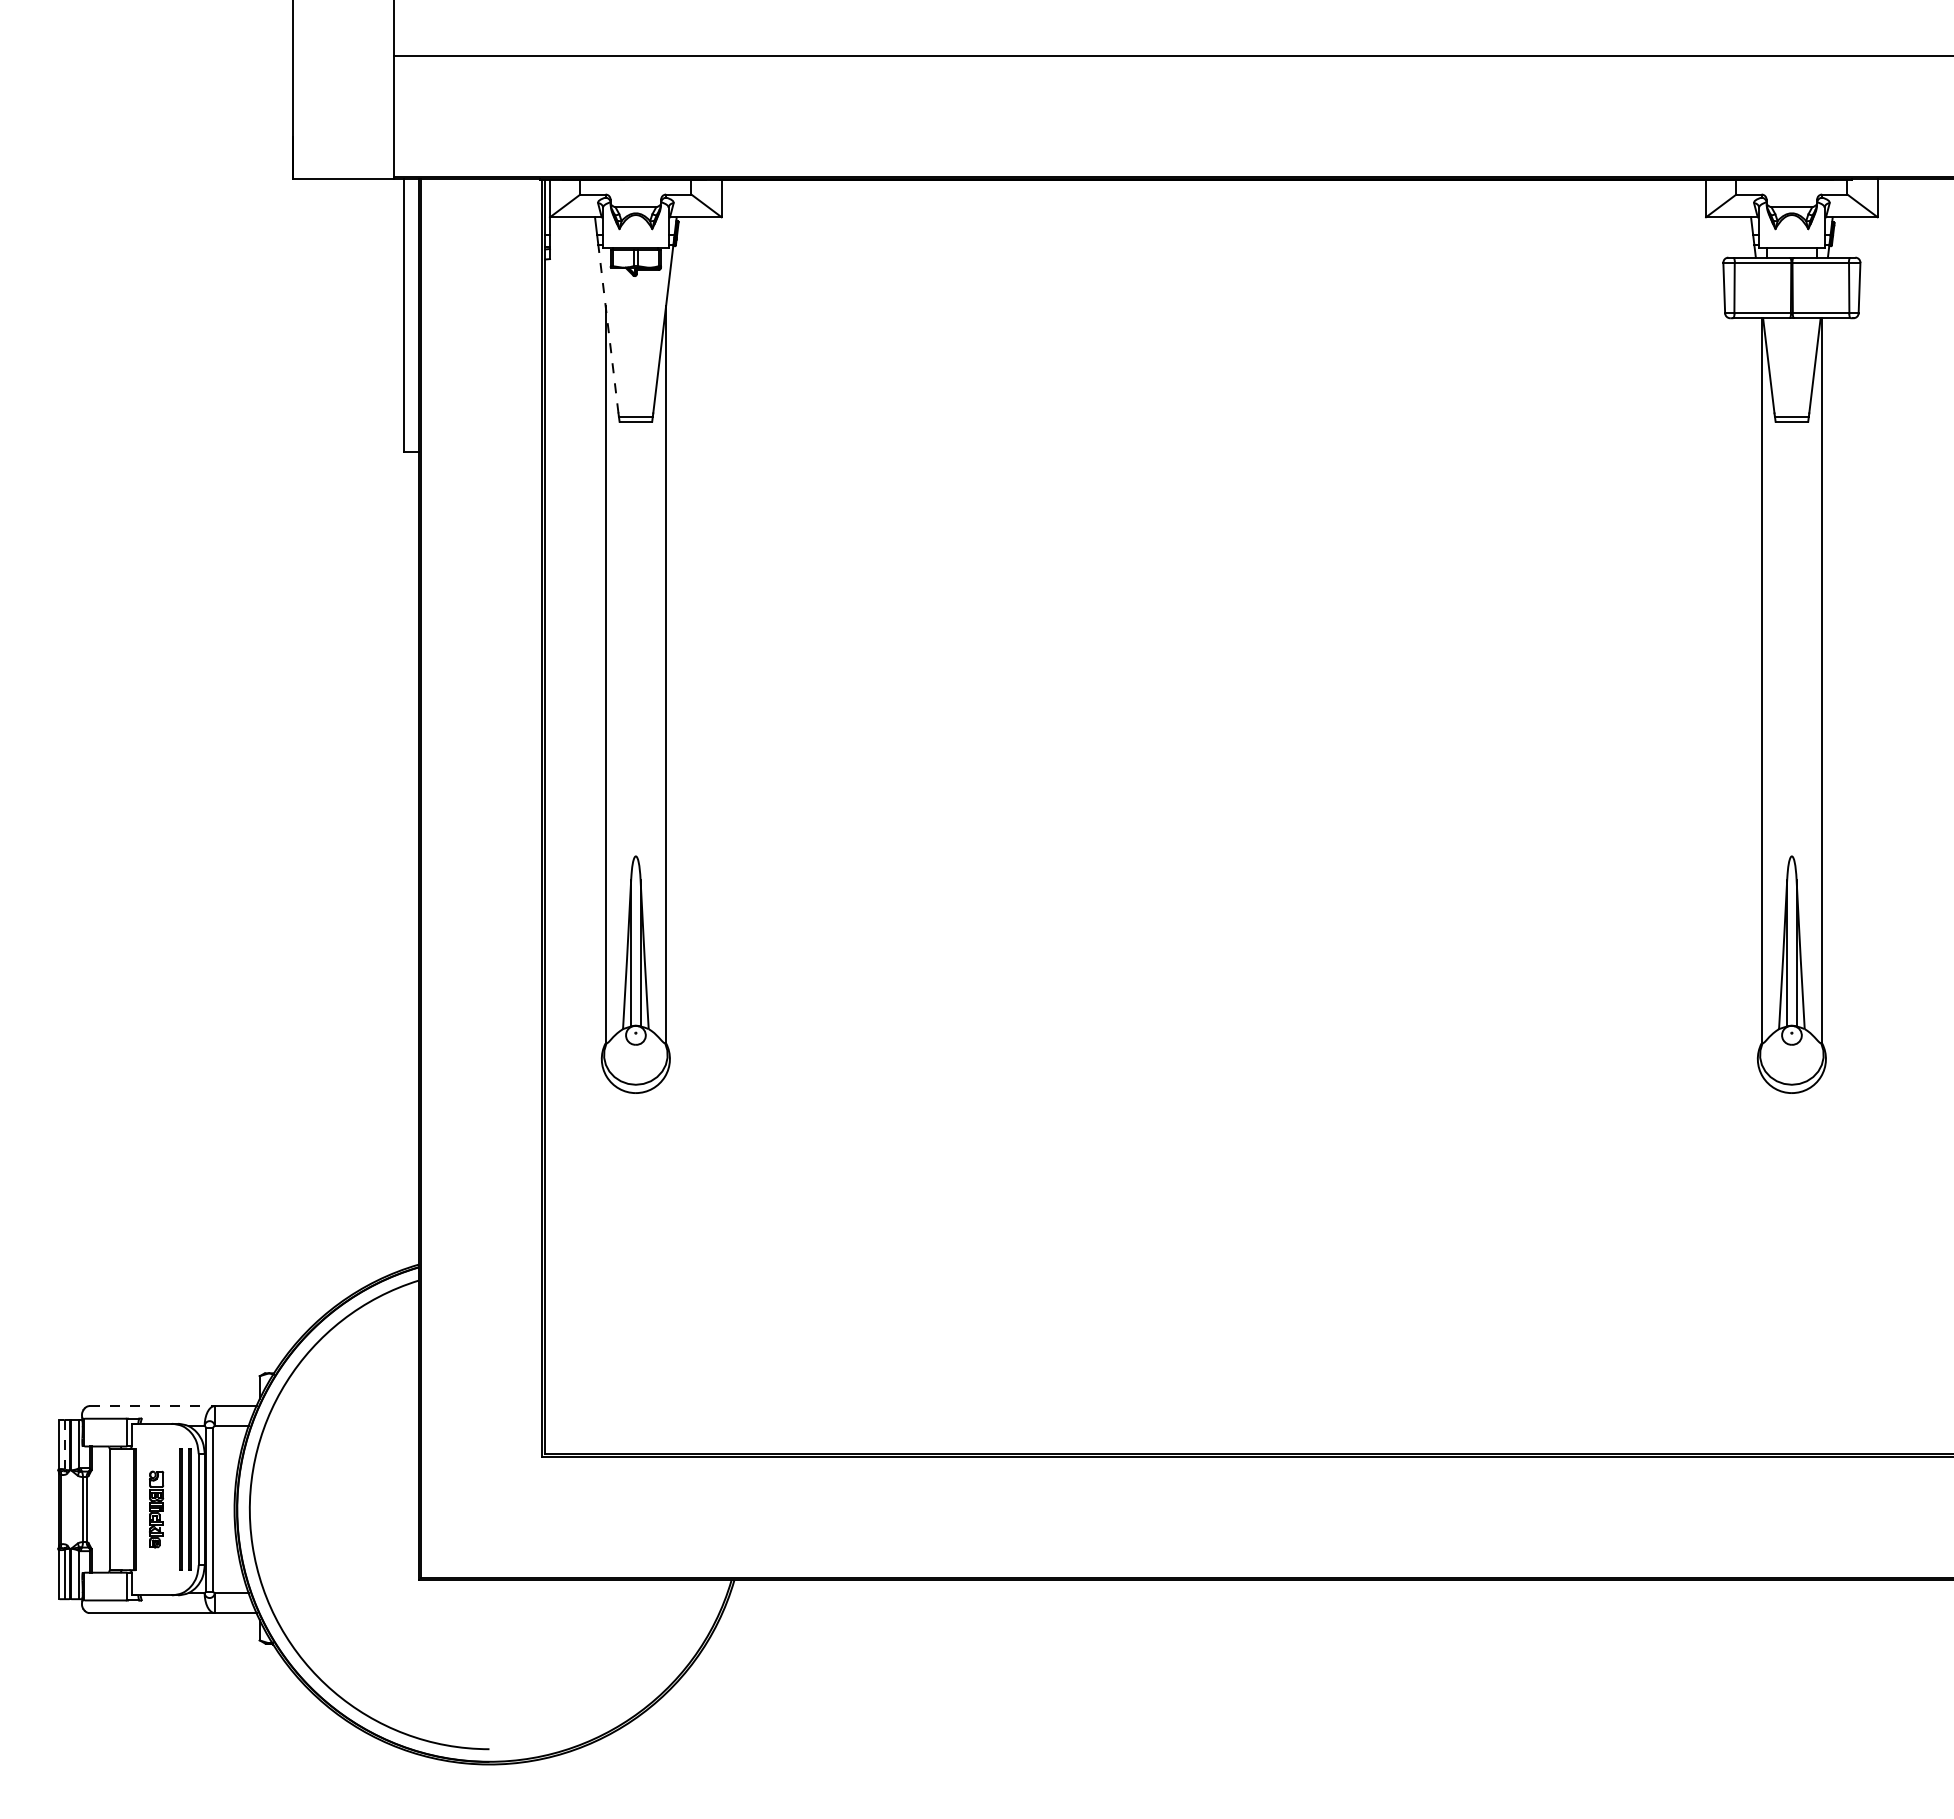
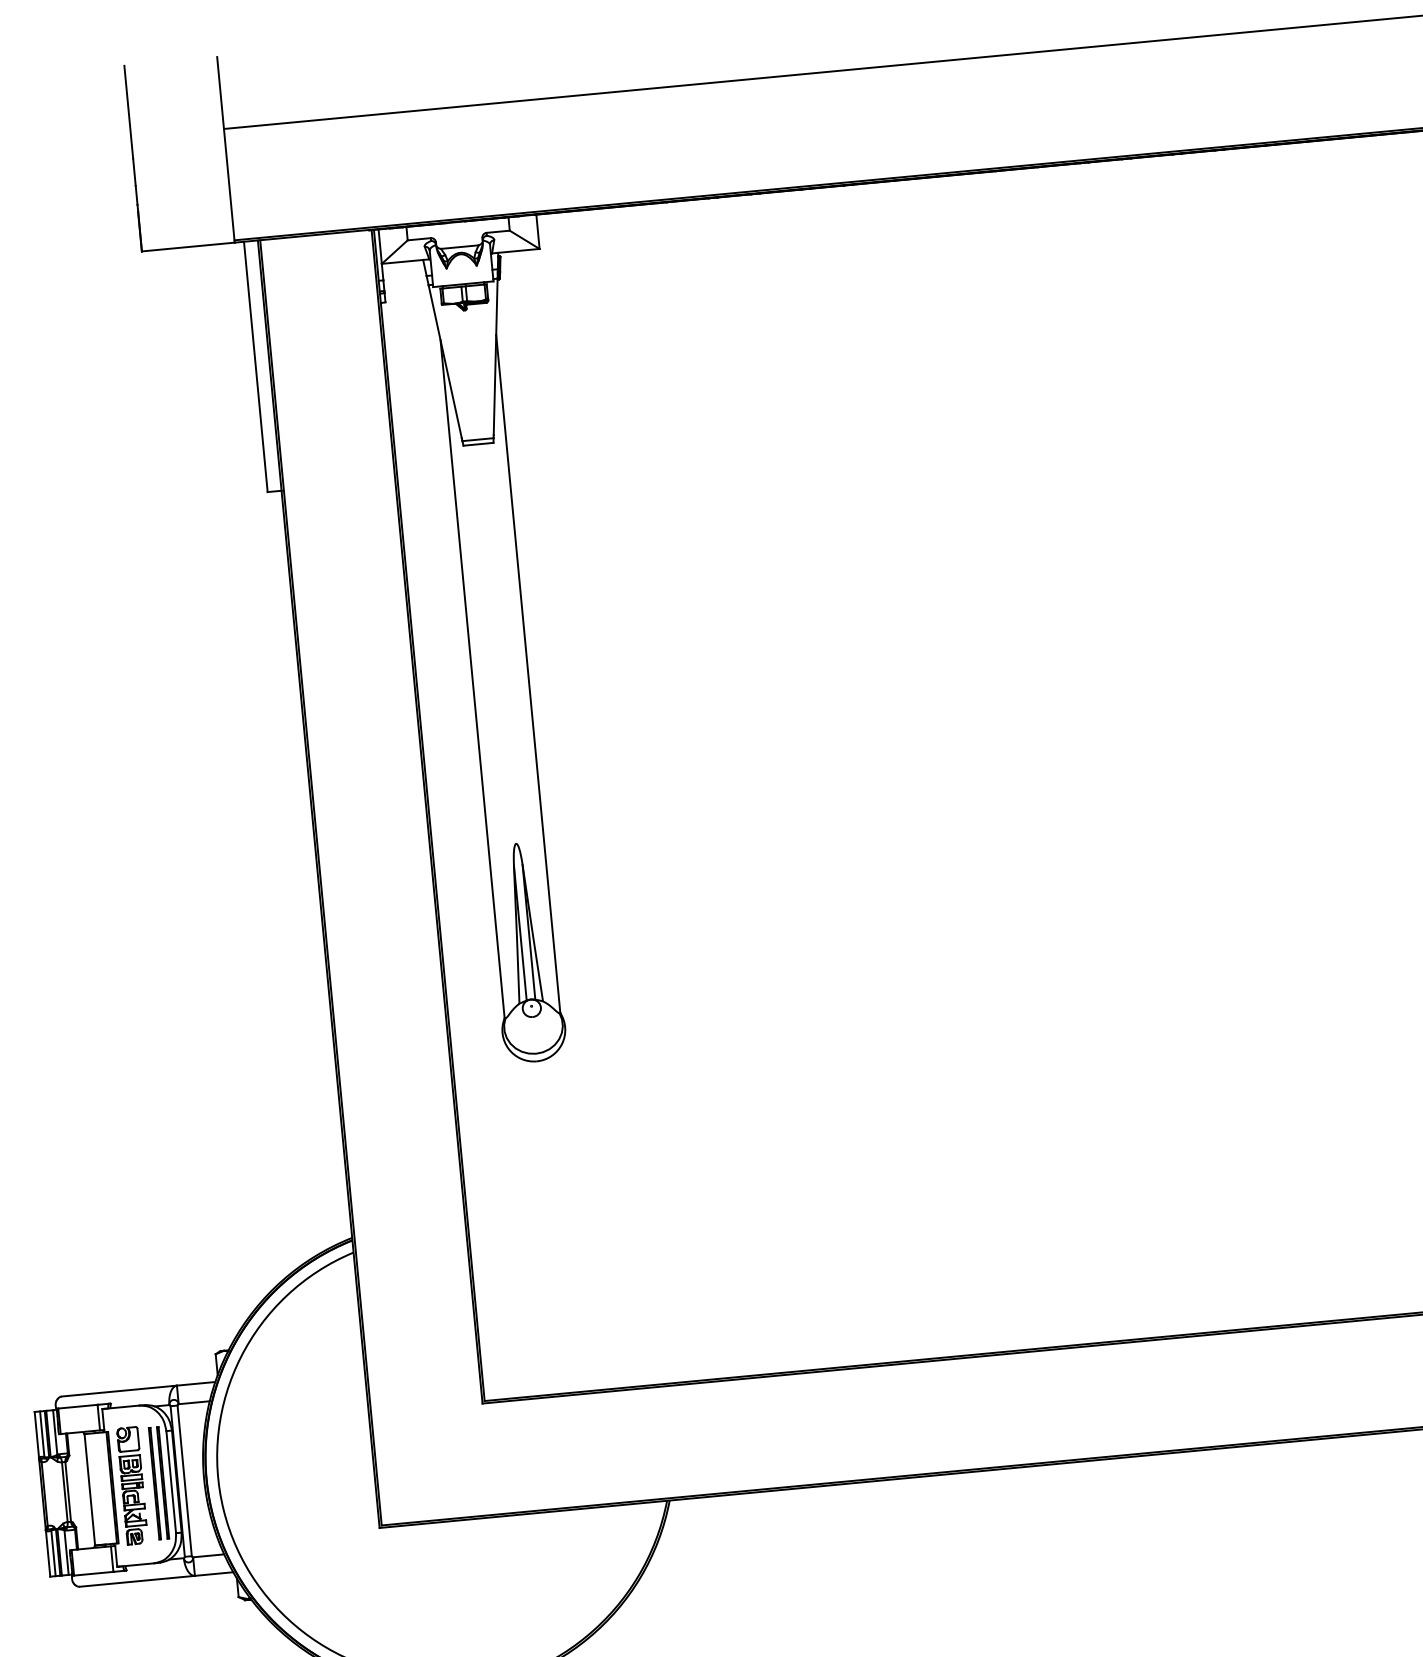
line: (608, 329) -> (445, 361), dashed -> solid
line: (152, 1406) -> (119, 1391), dashed -> solid
line: (64, 1444) -> (42, 1433), dashed -> solid
part: (156, 1509) -> (132, 1485), size x1.67

